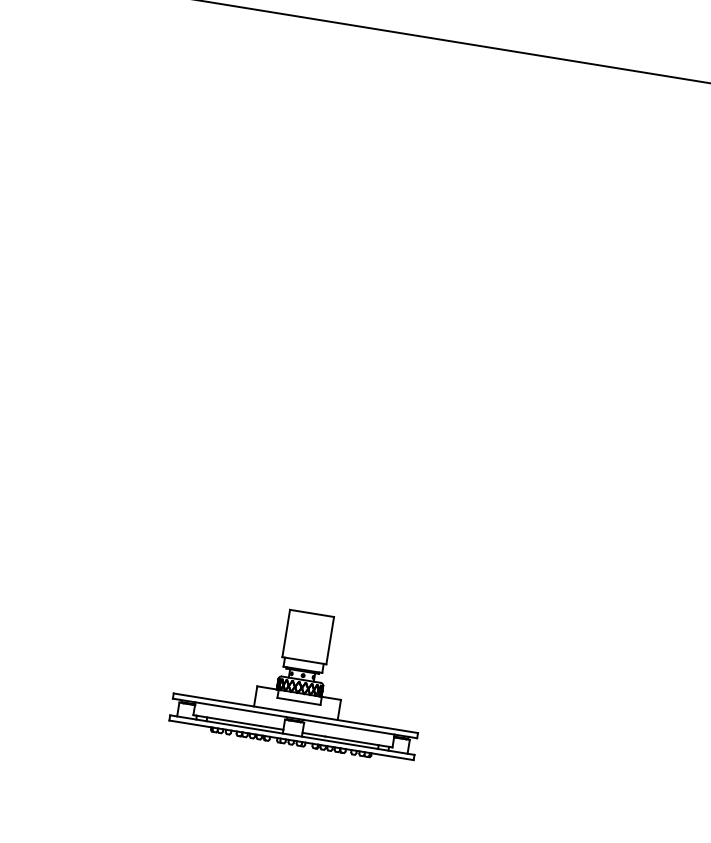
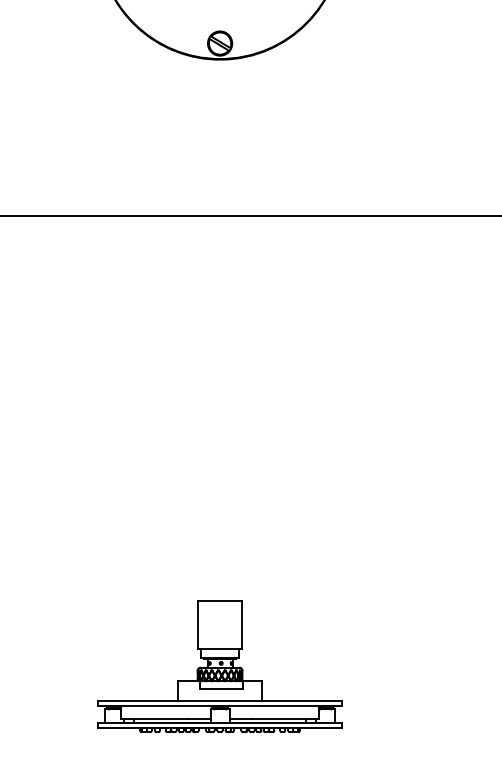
part: (300, 678) -> (219, 666), size x1.43

